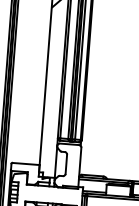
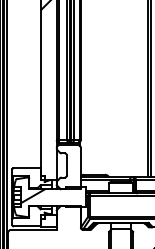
hatch: (29, 191) -> (32, 195), added

